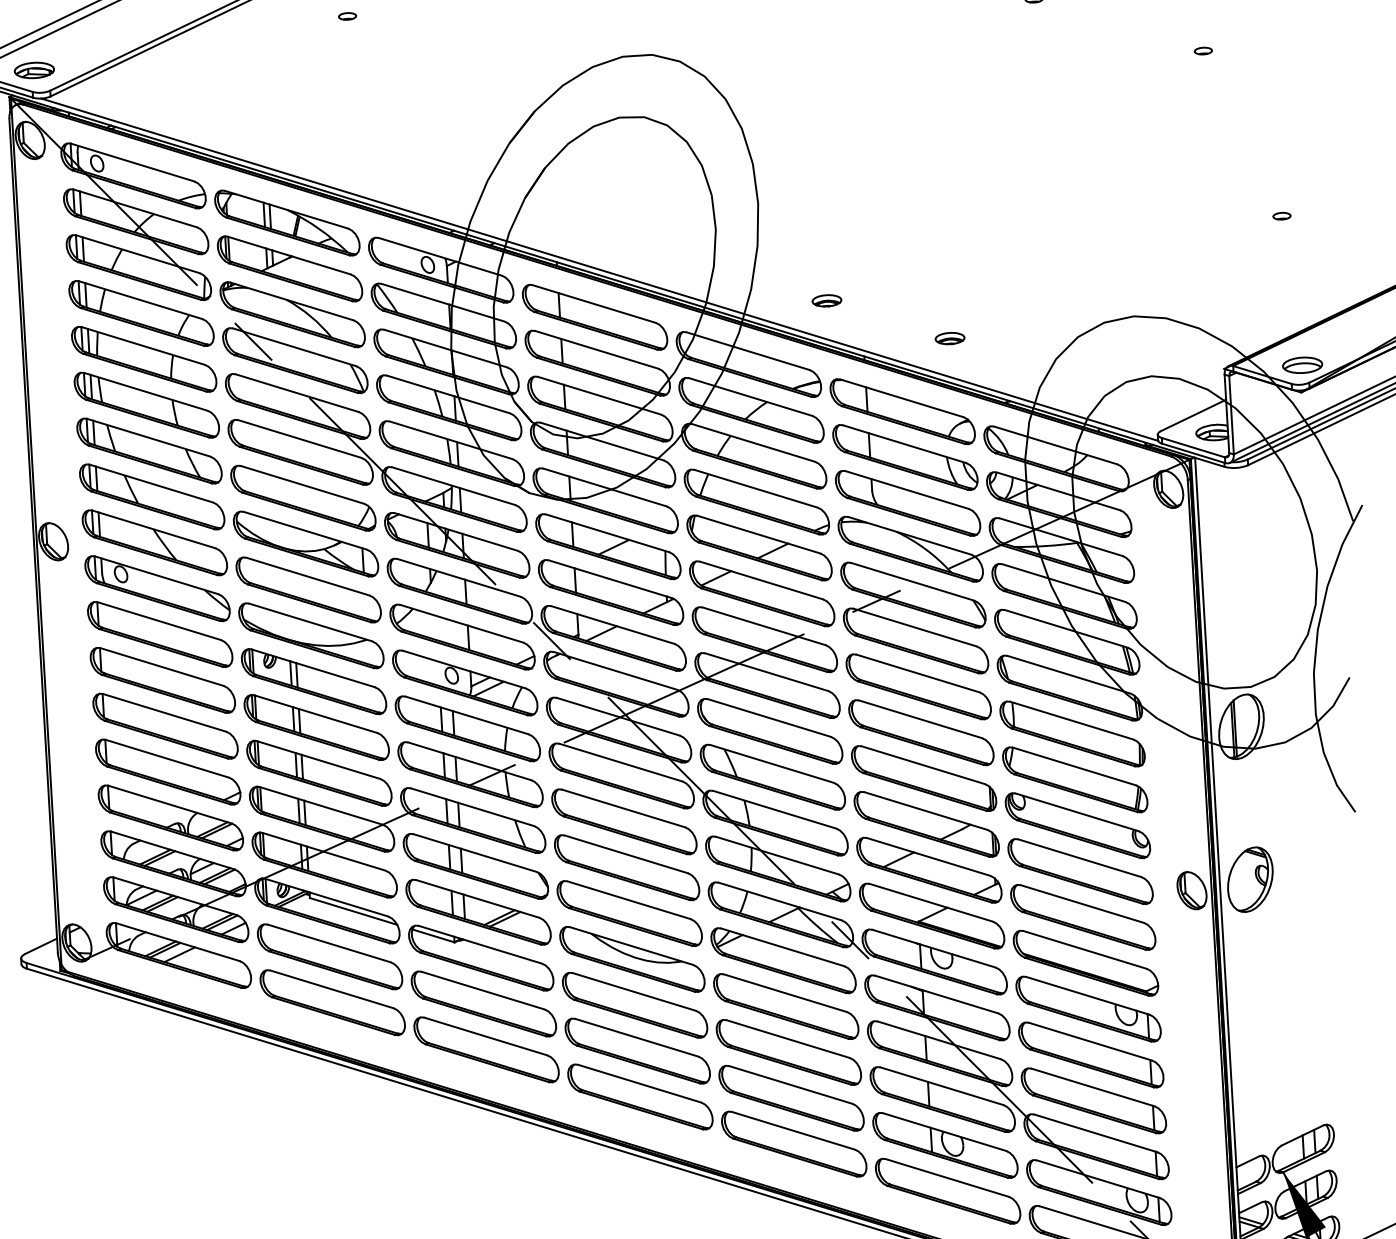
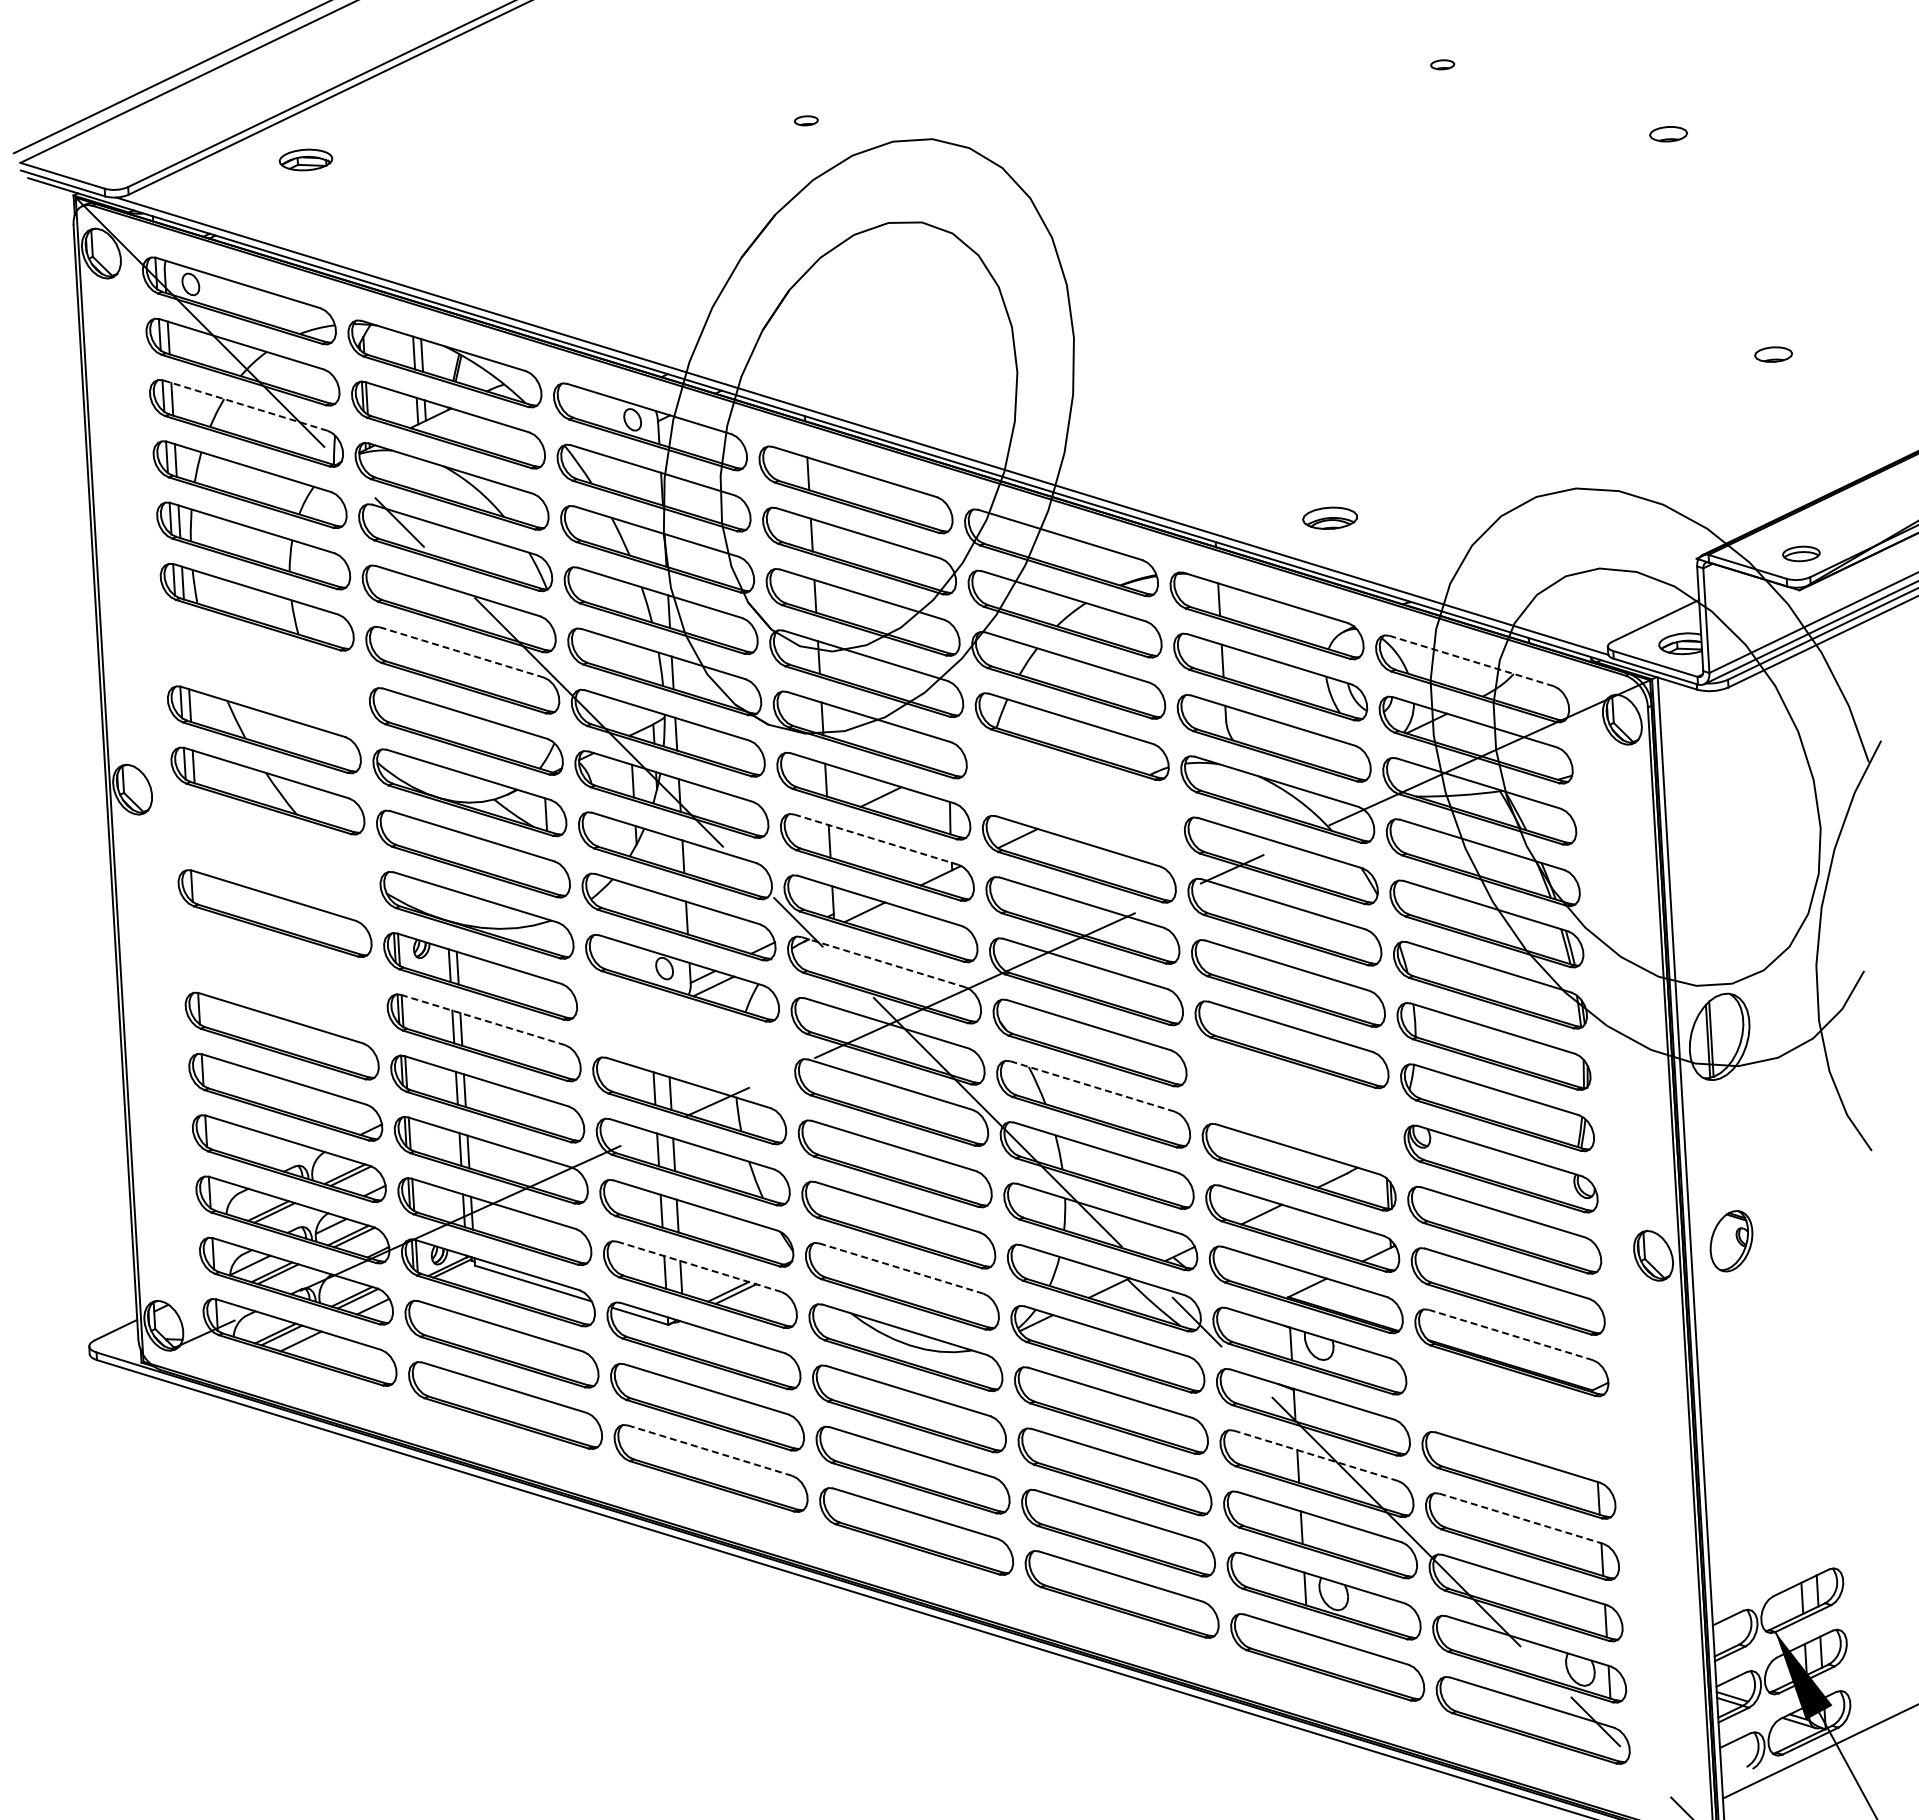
part: (346, 16) -> (805, 120), moved
part: (1203, 50) -> (1668, 133), size x1.6
part: (34, 70) -> (305, 159), moved
part: (1281, 216) -> (1773, 354), size x1.6
line: (138, 254) -> (245, 405), solid -> dashed
part: (826, 300) -> (1165, 467), removed
part: (950, 338) -> (1330, 517), size x1.4
part: (1302, 364) -> (1801, 553), size x0.7
line: (299, 439) -> (461, 652), solid -> dashed
line: (1055, 445) -> (1471, 661), solid -> dashed
part: (149, 451) -> (260, 668), removed
part: (759, 547) -> (1075, 797), removed
line: (610, 579) -> (876, 839), solid -> dashed
part: (157, 588) -> (271, 852), removed
line: (615, 671) -> (883, 962), solid -> dashed
part: (162, 680) -> (278, 974), removed
line: (316, 714) -> (483, 1020), solid -> dashed
part: (467, 728) -> (685, 1039), removed
line: (772, 763) -> (1092, 1086), solid -> dashed
part: (924, 778) -> (1295, 1105), removed
part: (1250, 879) -> (1731, 1241), size x0.7
line: (477, 898) -> (699, 1266), solid -> dashed
line: (629, 900) -> (901, 1268), solid -> dashed
line: (1084, 950) -> (1510, 1335), solid -> dashed
part: (1088, 1008) -> (1515, 1413), removed
line: (486, 1036) -> (710, 1450), solid -> dashed
line: (938, 1040) -> (1315, 1455), solid -> dashed
line: (1093, 1087) -> (1521, 1518), solid -> dashed

